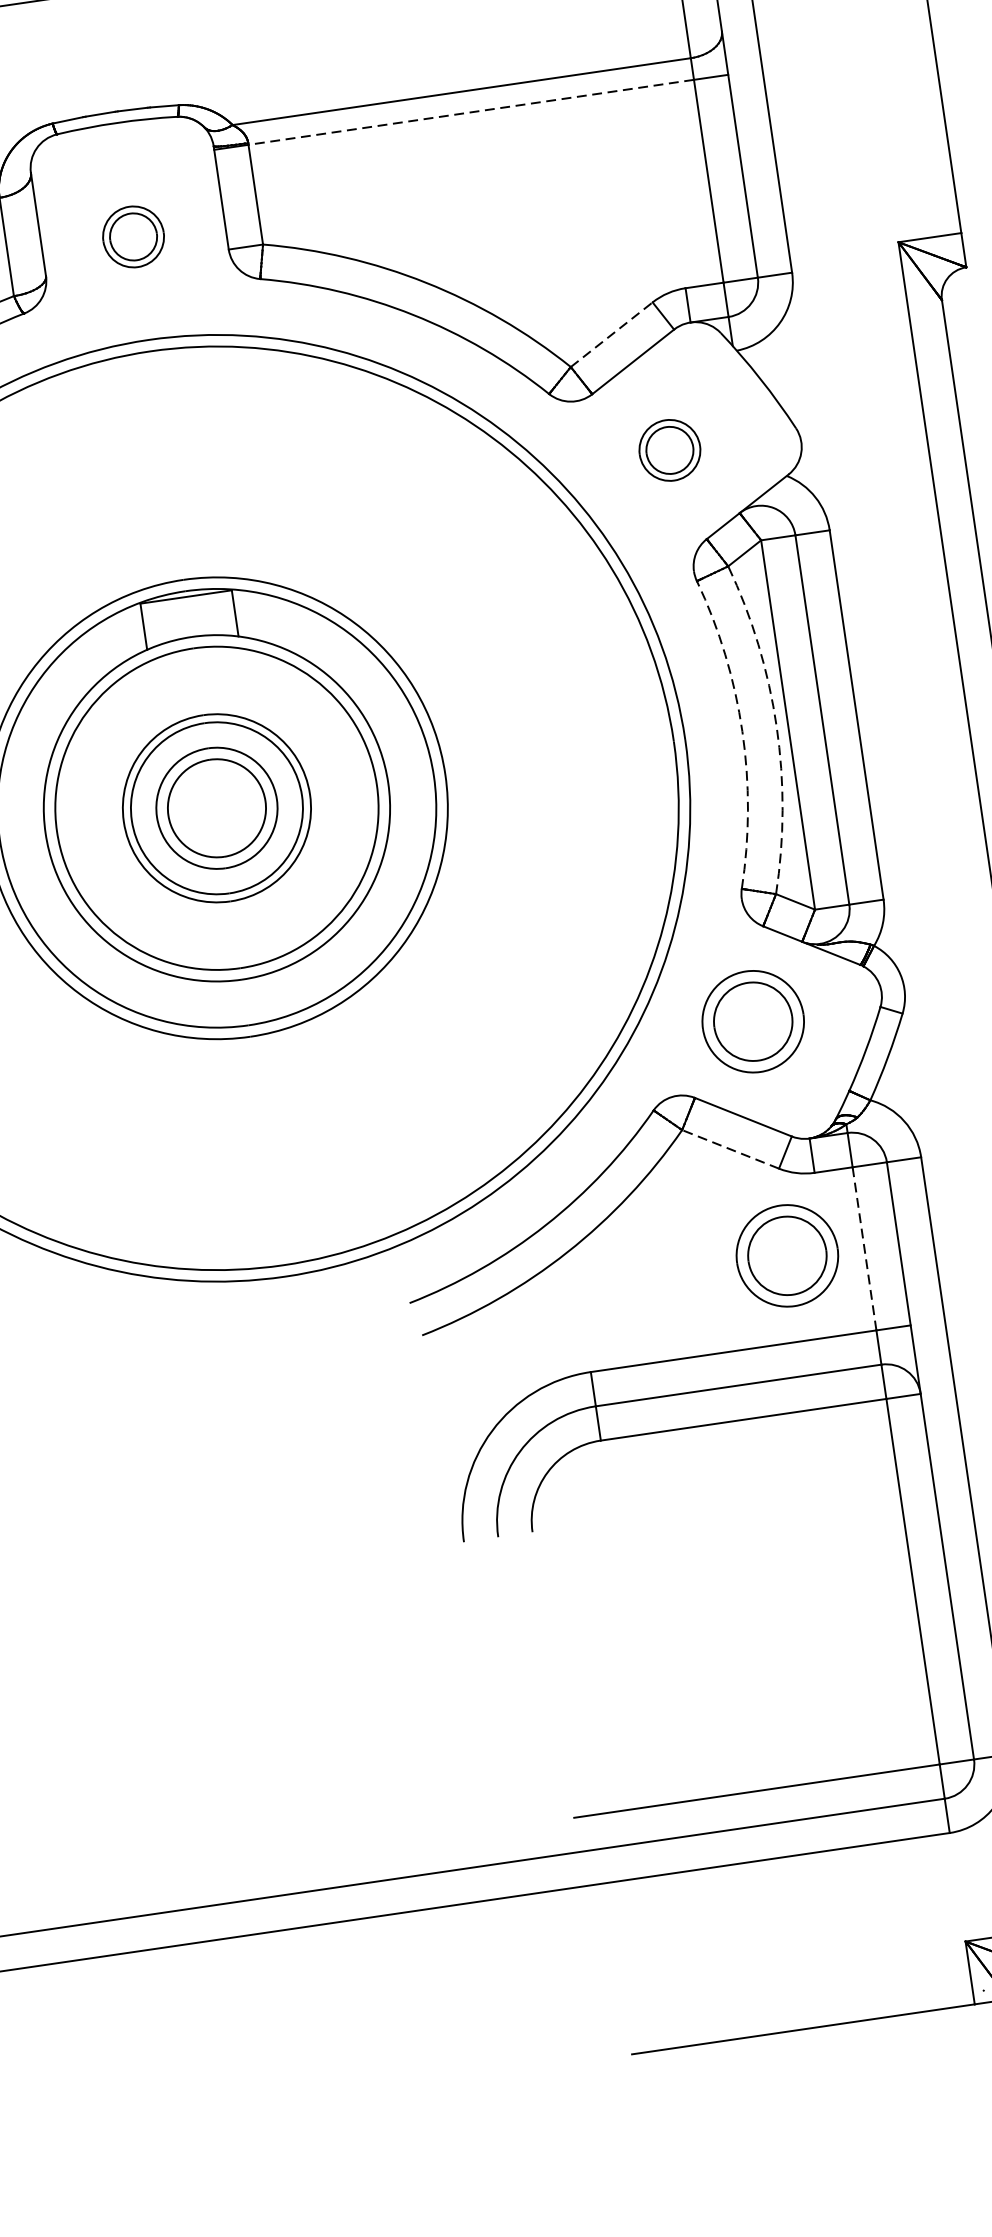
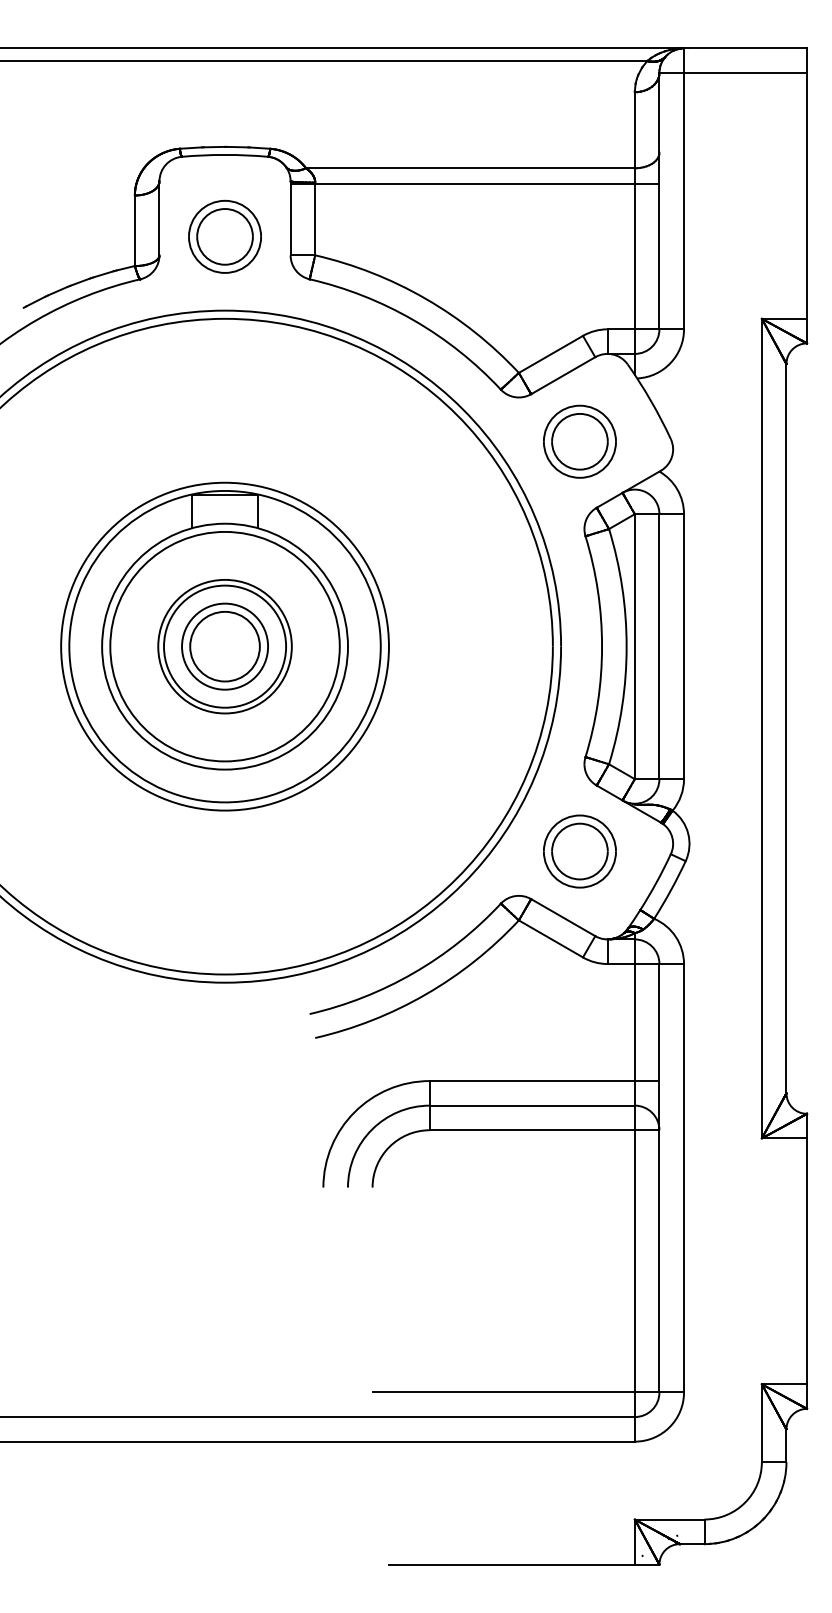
line: (471, 111) -> (475, 183), dashed -> solid
part: (132, 236) -> (224, 236), size x1.67
line: (612, 334) -> (551, 354), dashed -> solid
part: (669, 450) -> (579, 441), size x1.67
arc: (776, 726) -> (626, 646), dashed -> solid
arc: (742, 731) -> (602, 646), dashed -> solid
line: (729, 1148) -> (550, 938), dashed -> solid
line: (864, 1248) -> (634, 1022), dashed -> solid
part: (786, 1255) -> (579, 1019), removed

